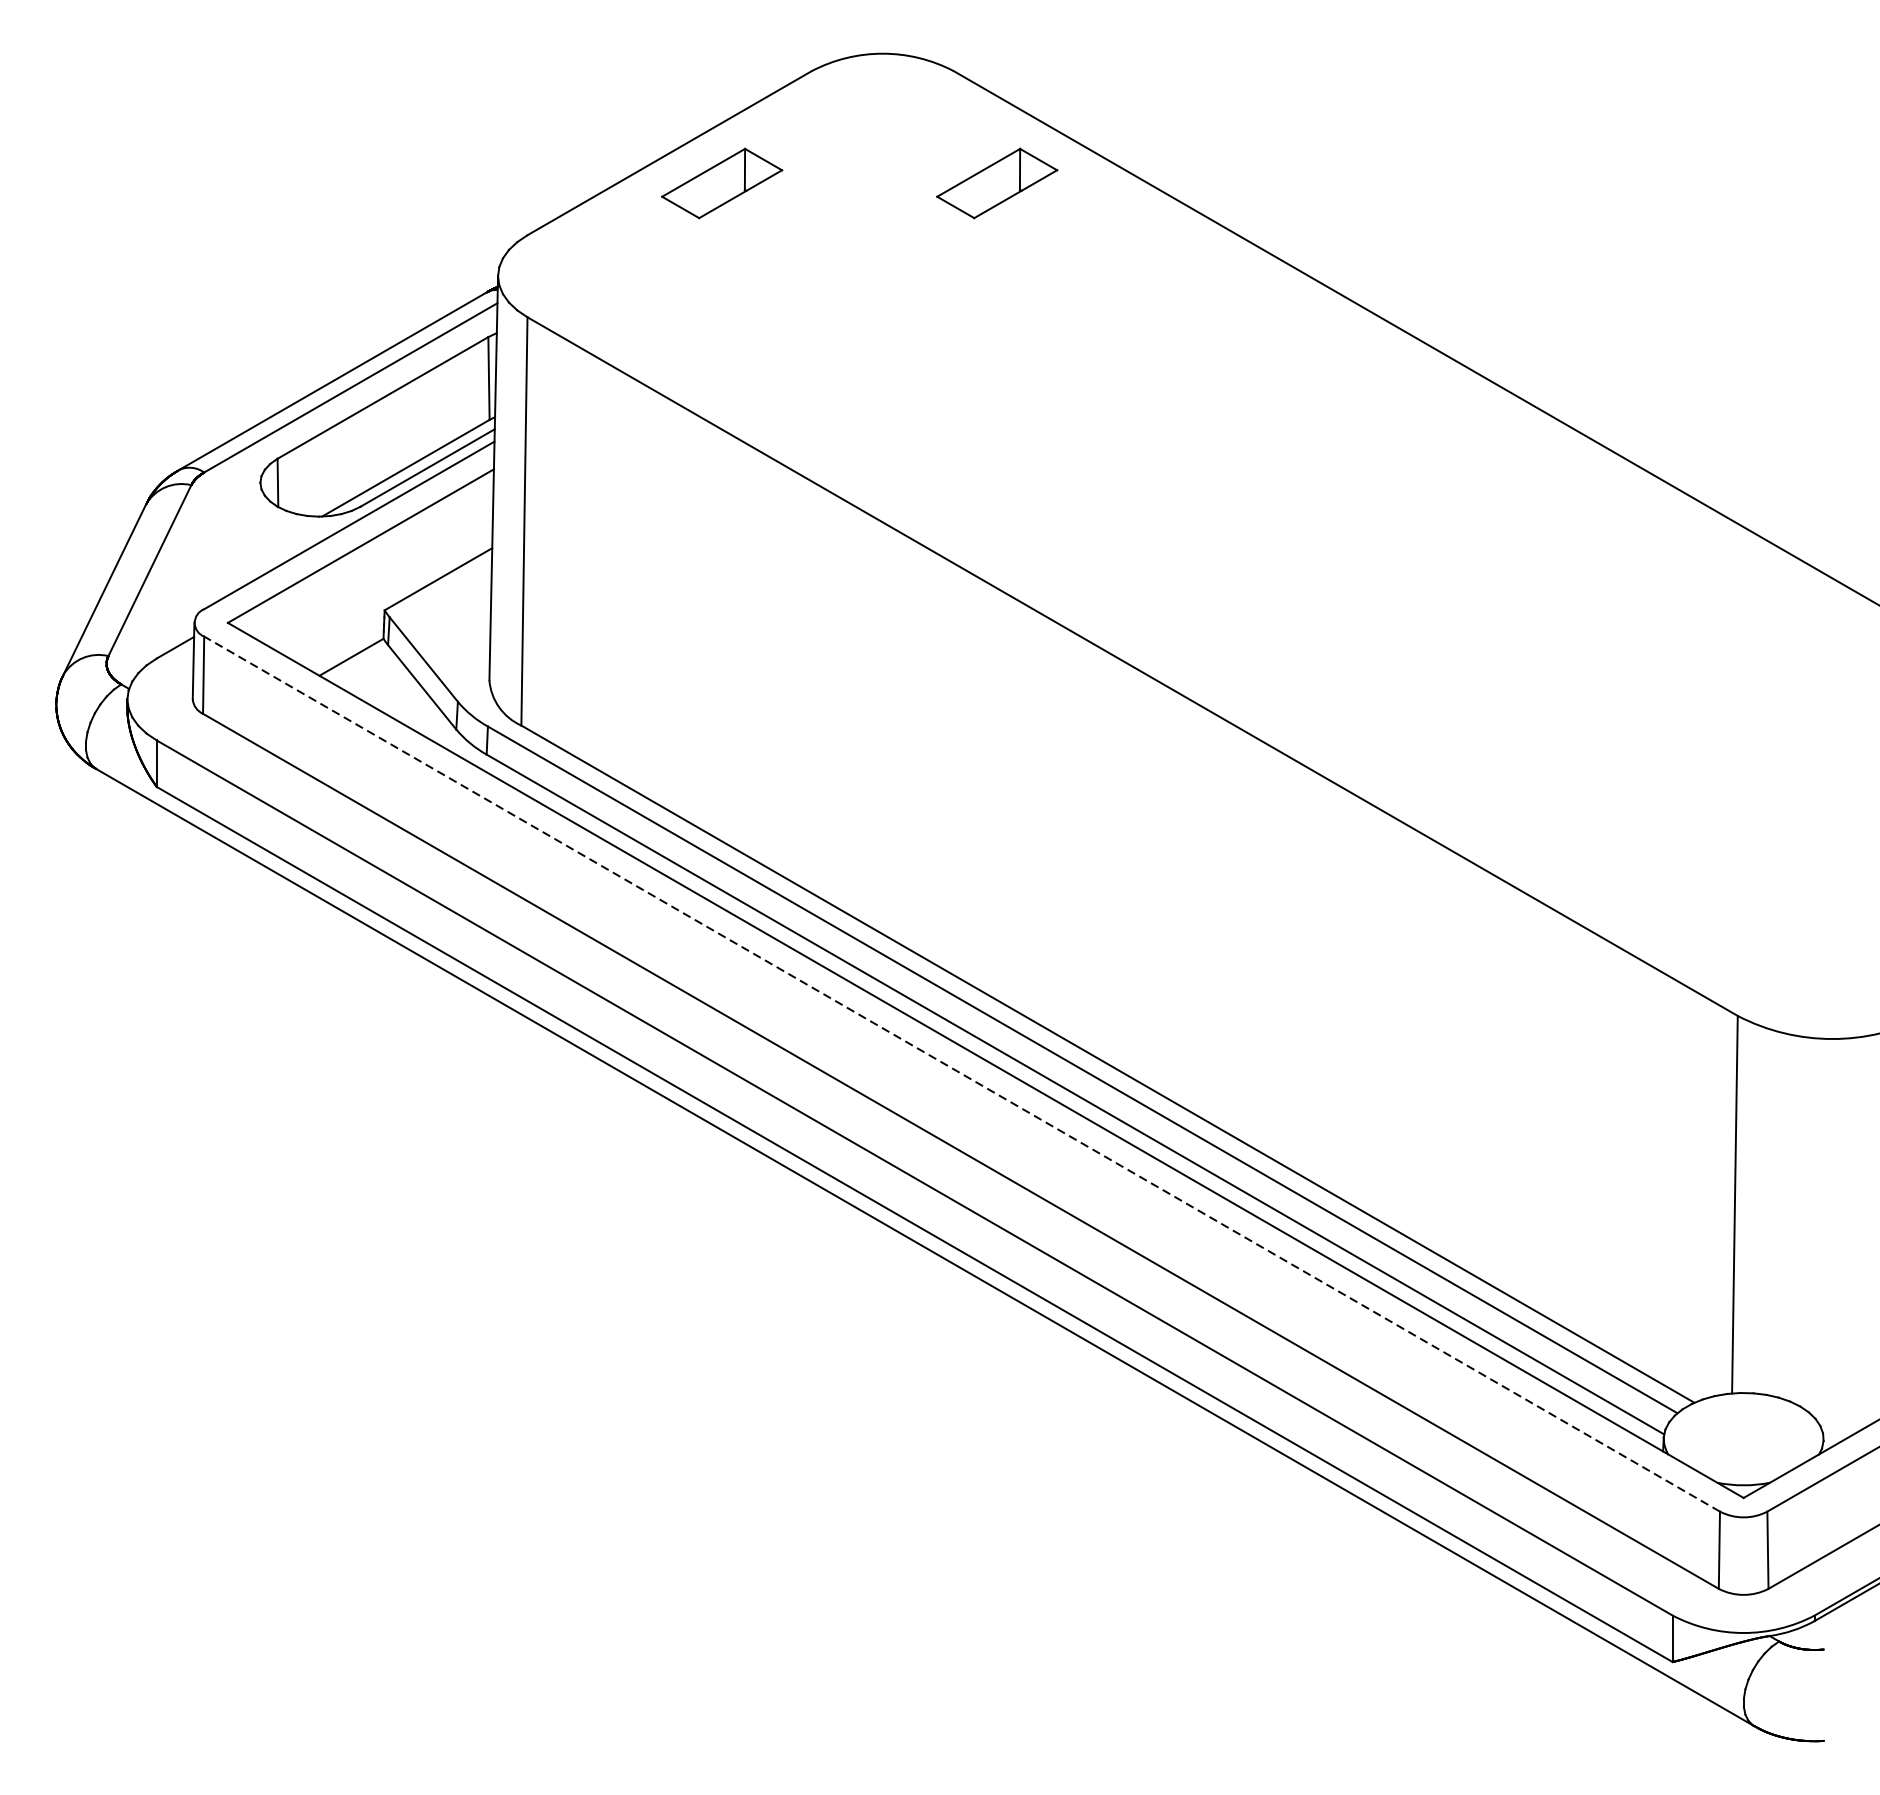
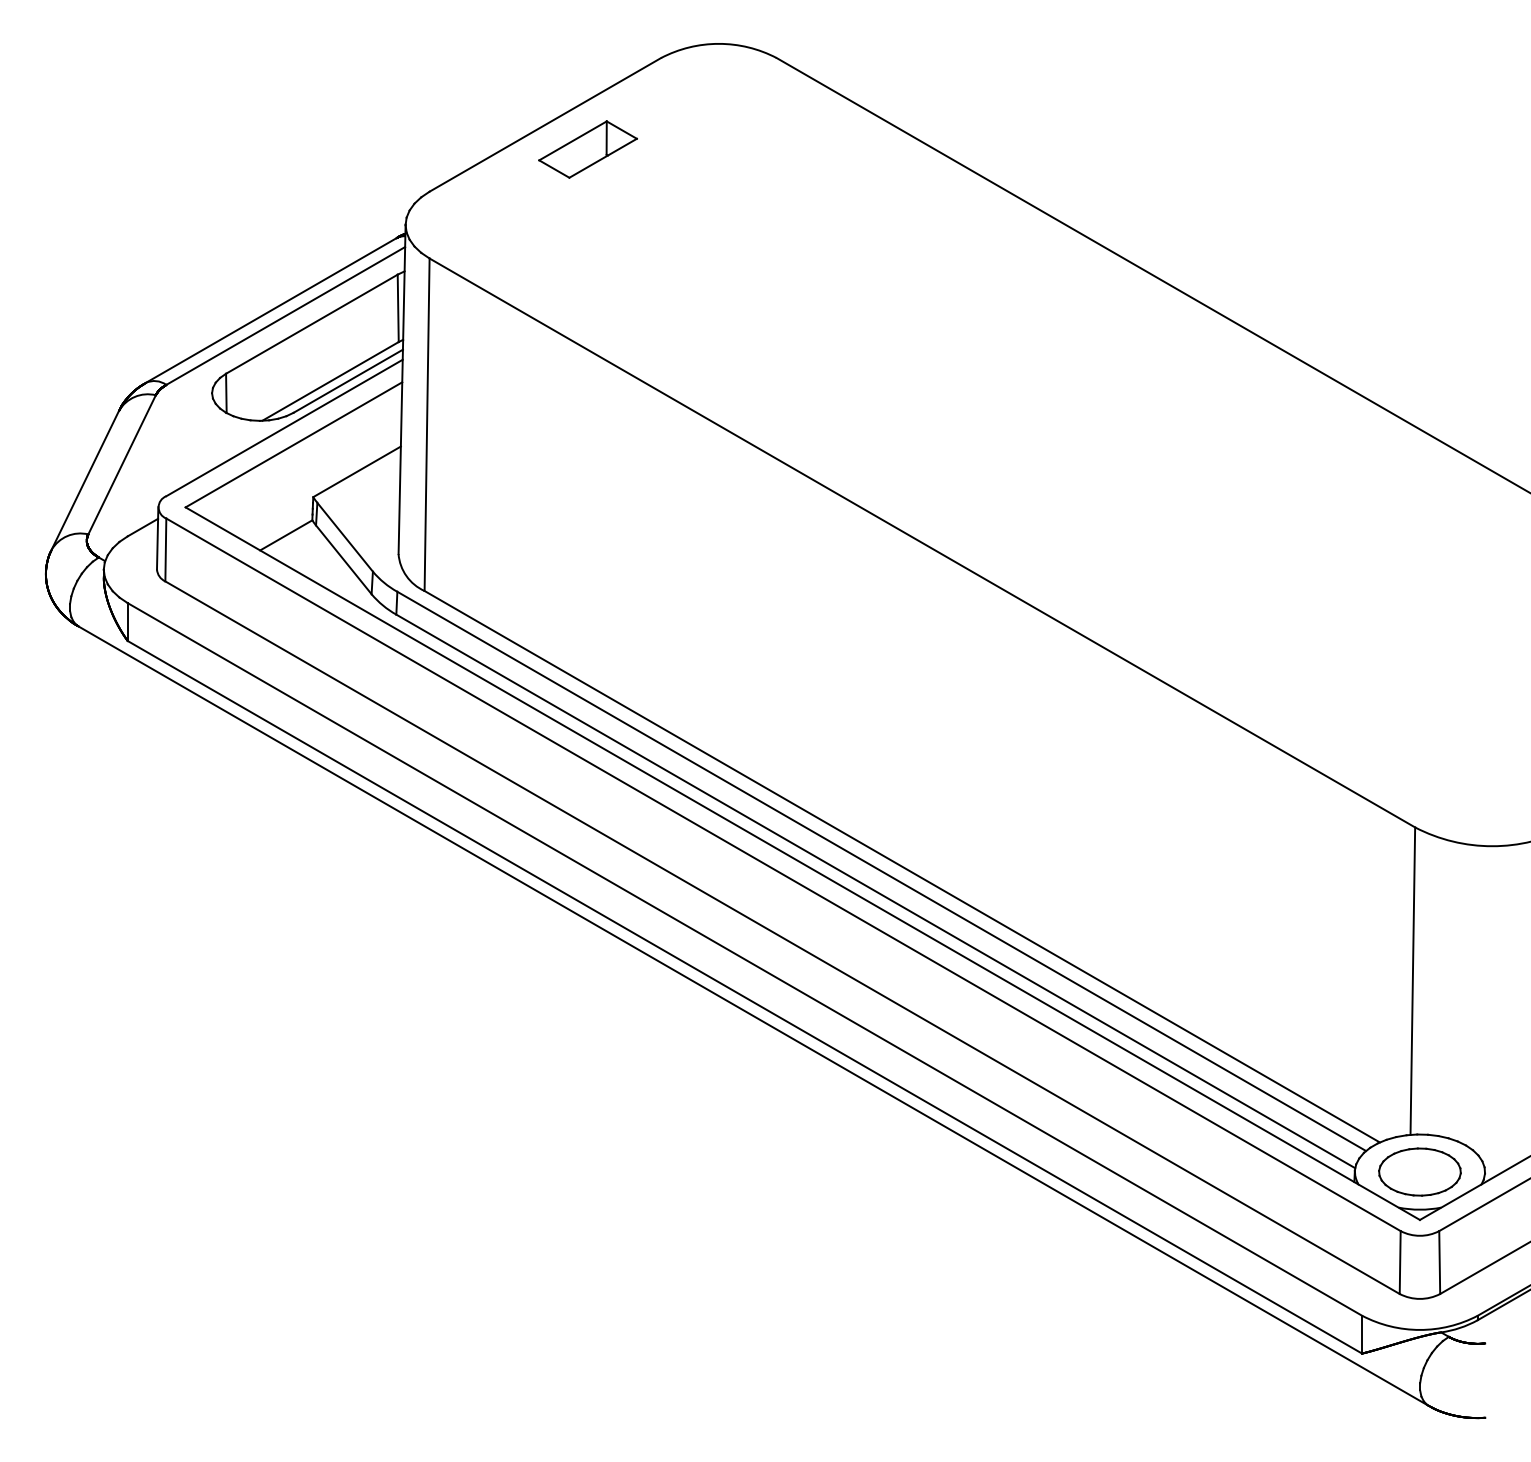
part: (996, 183) -> (811, 149), removed
line: (962, 1073) -> (783, 874), dashed -> solid
part: (1743, 1438) -> (1419, 1171), added

